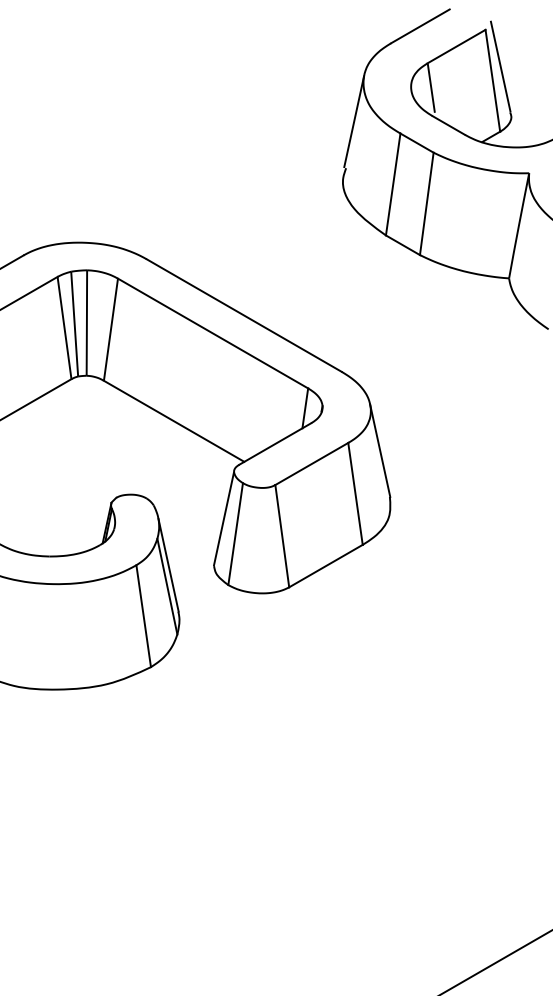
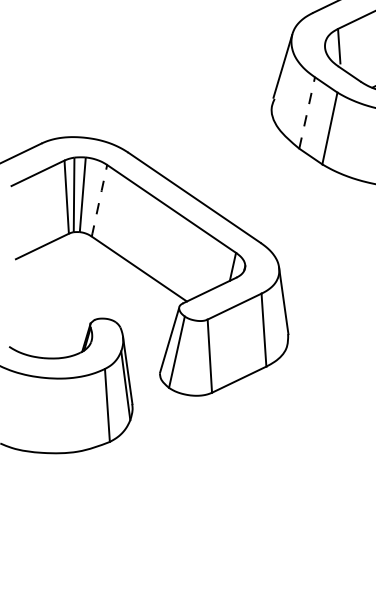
line: (393, 184) -> (307, 112), solid -> dashed
line: (110, 329) -> (99, 200), solid -> dashed

